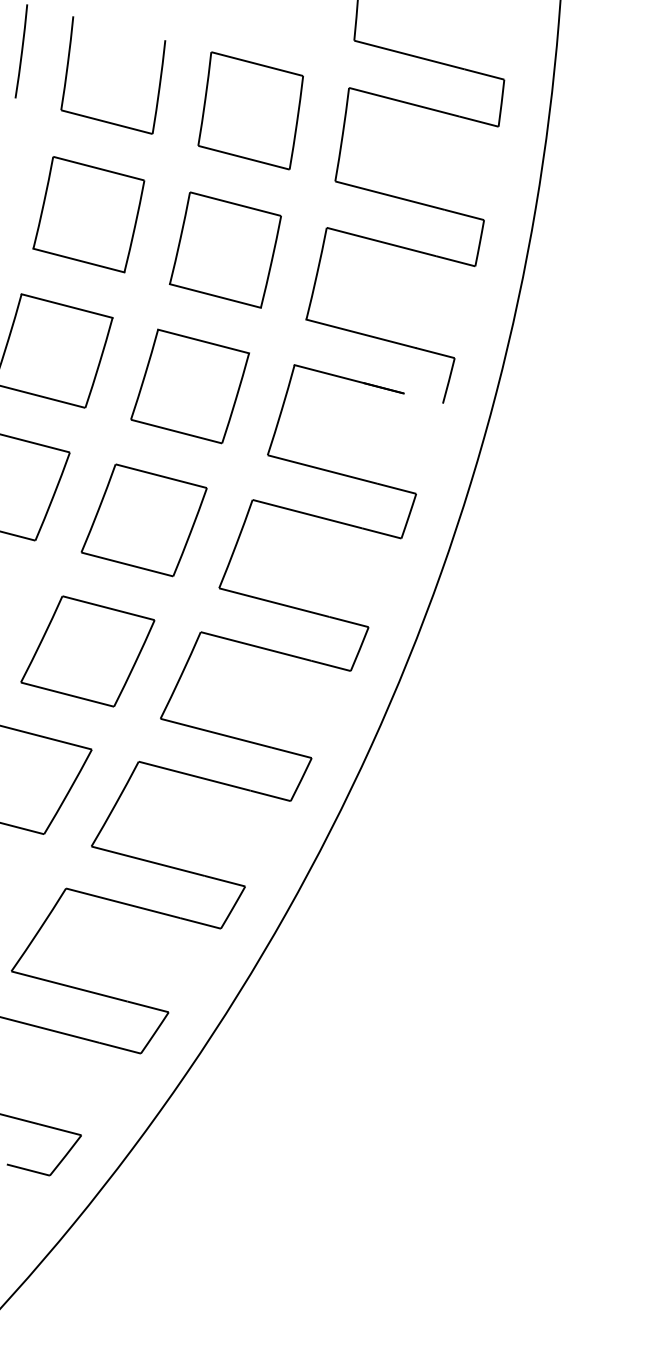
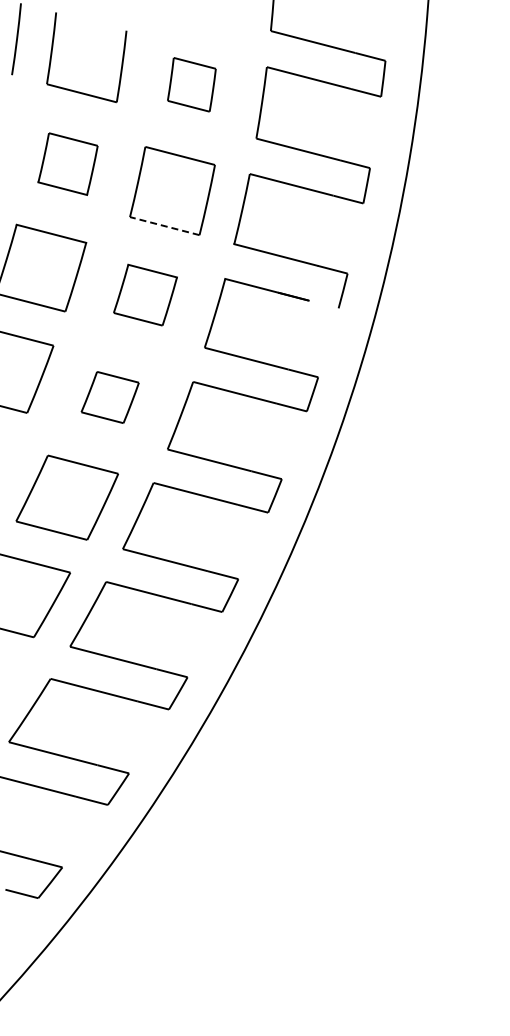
part: (250, 110) -> (191, 84), size x0.6
part: (88, 215) -> (67, 164), size x0.7
line: (215, 296) -> (164, 226), solid -> dashed
part: (190, 385) -> (145, 294), size x0.7
part: (143, 520) -> (109, 397), size x0.6

